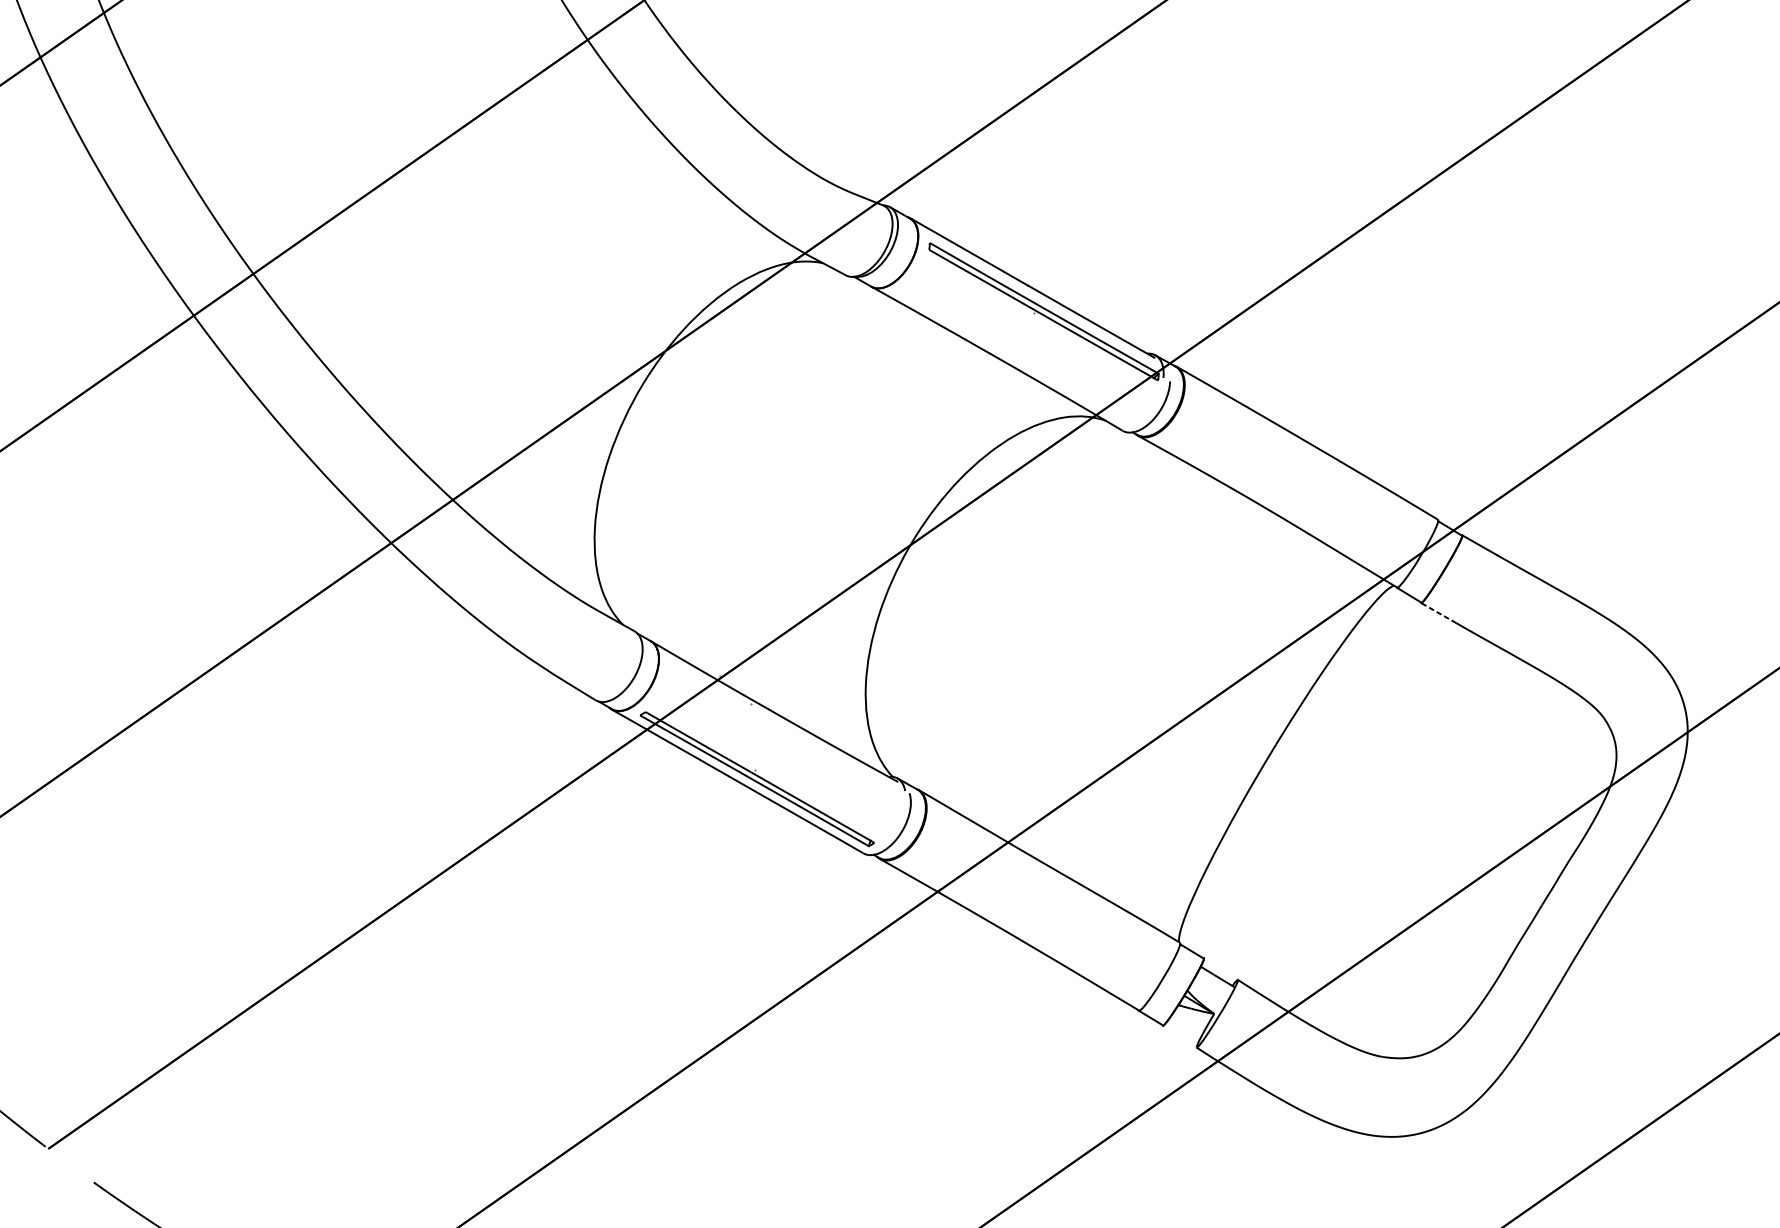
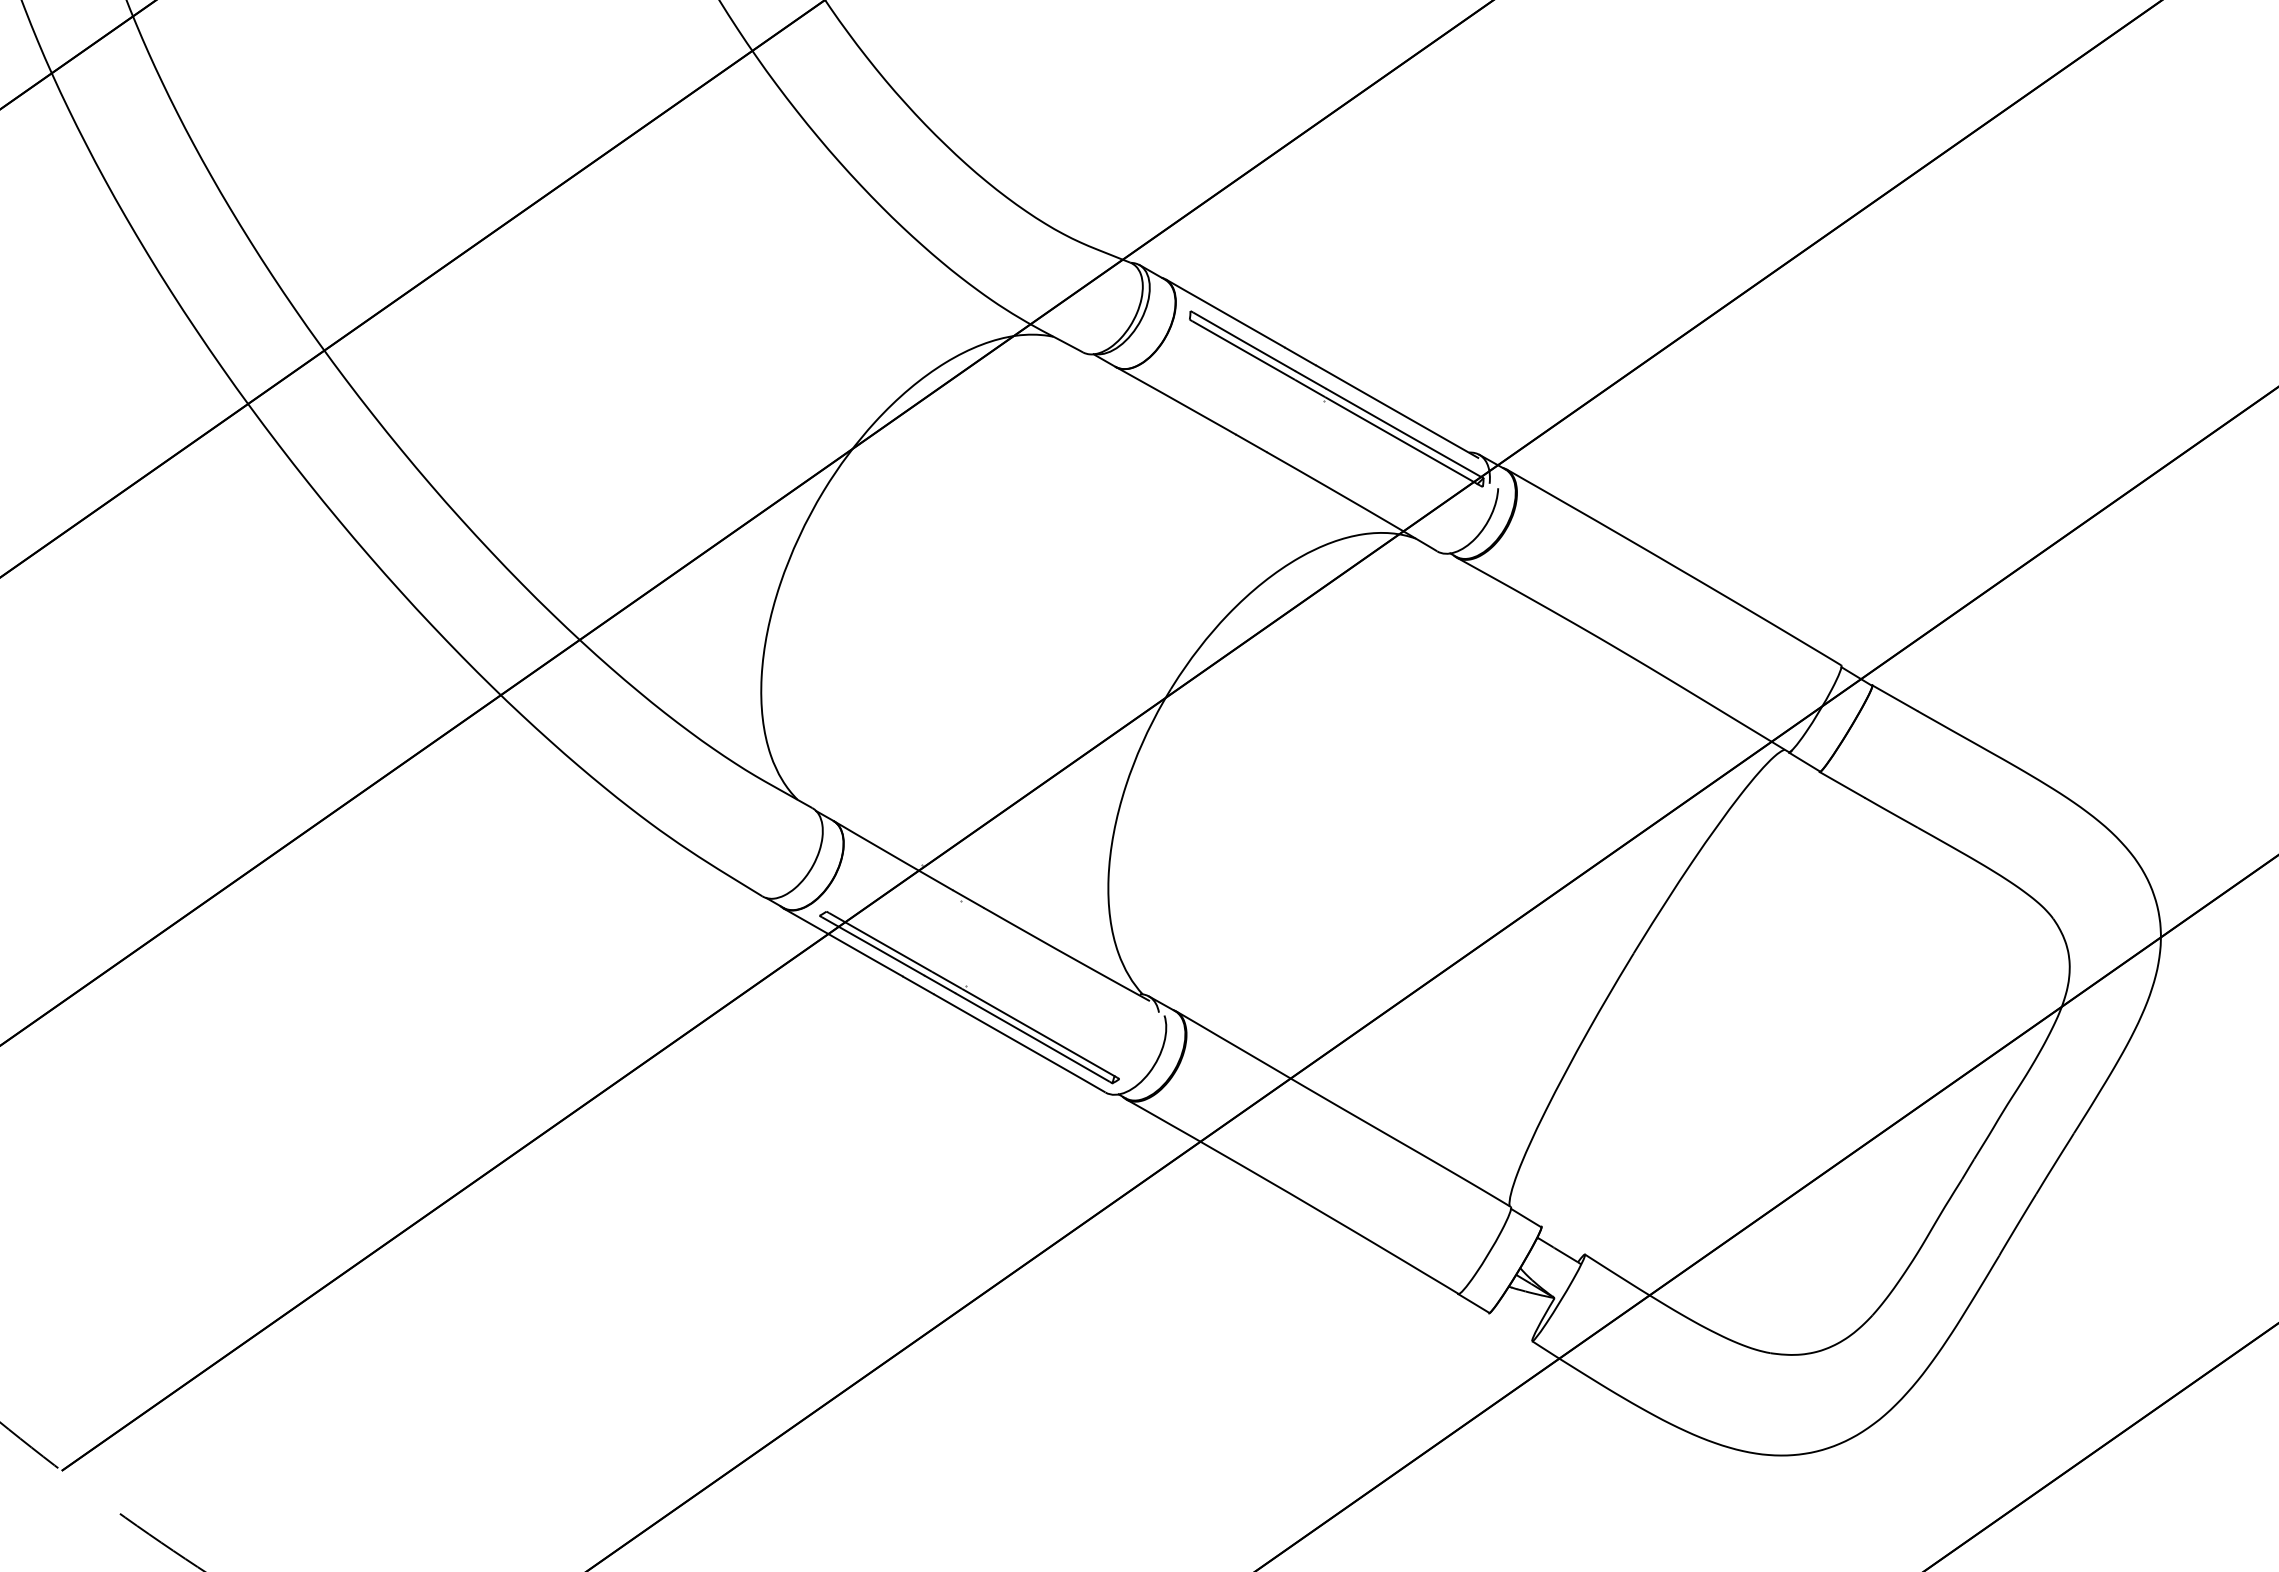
line: (1439, 612) -> (1842, 784), dashed -> solid

